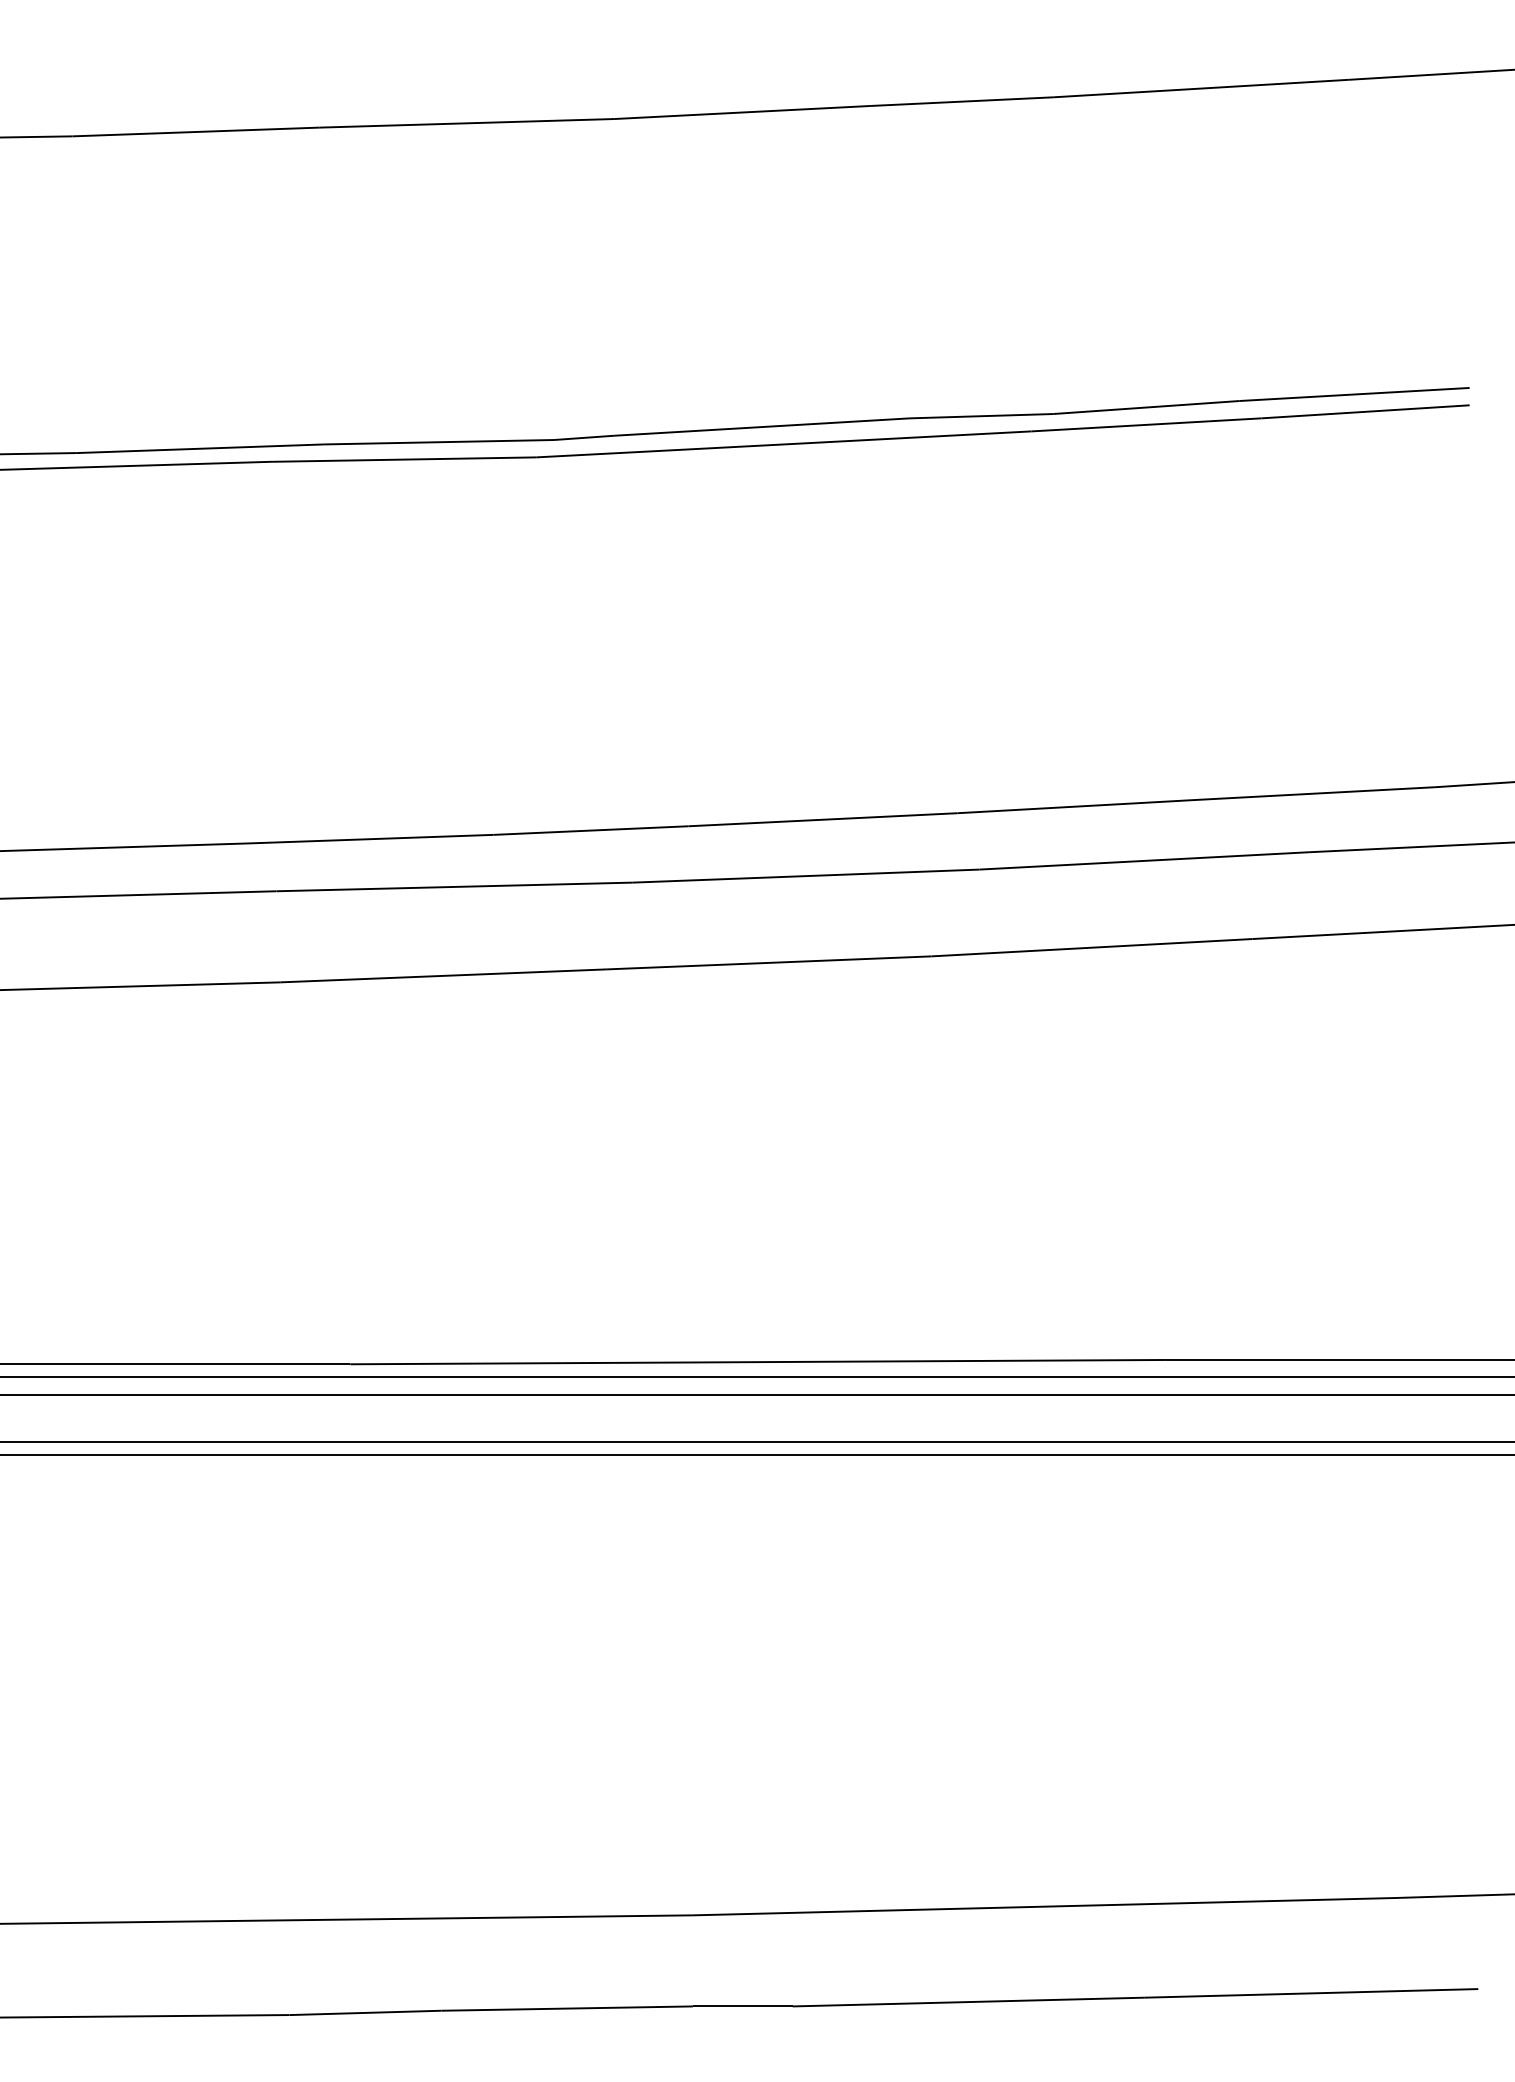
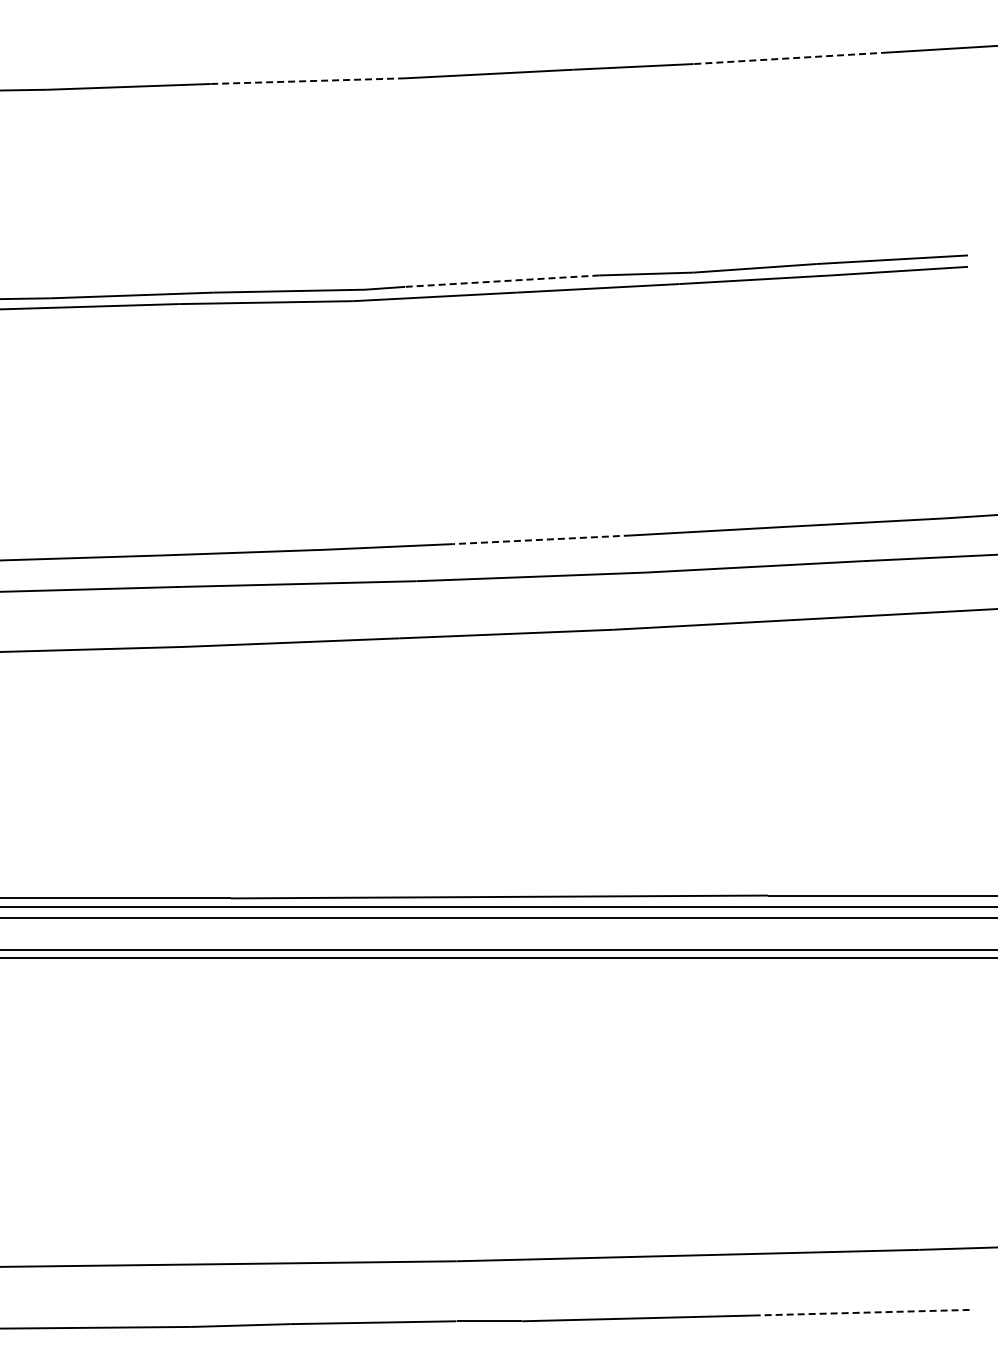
line: (1200, 88) -> (790, 58), solid -> dashed
line: (466, 123) -> (307, 81), solid -> dashed
line: (761, 427) -> (501, 281), solid -> dashed
line: (823, 819) -> (542, 539), solid -> dashed
line: (1312, 1993) -> (864, 1312), solid -> dashed

